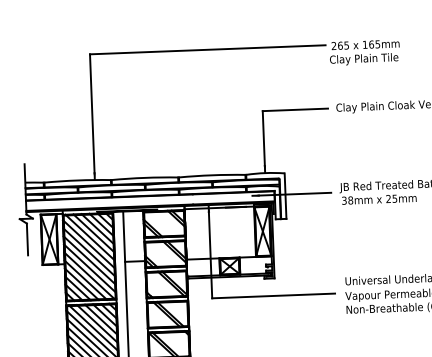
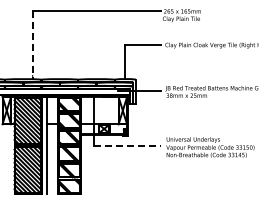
line: (92, 118) -> (32, 45), solid -> dashed
line: (273, 295) -> (127, 145), solid -> dashed

